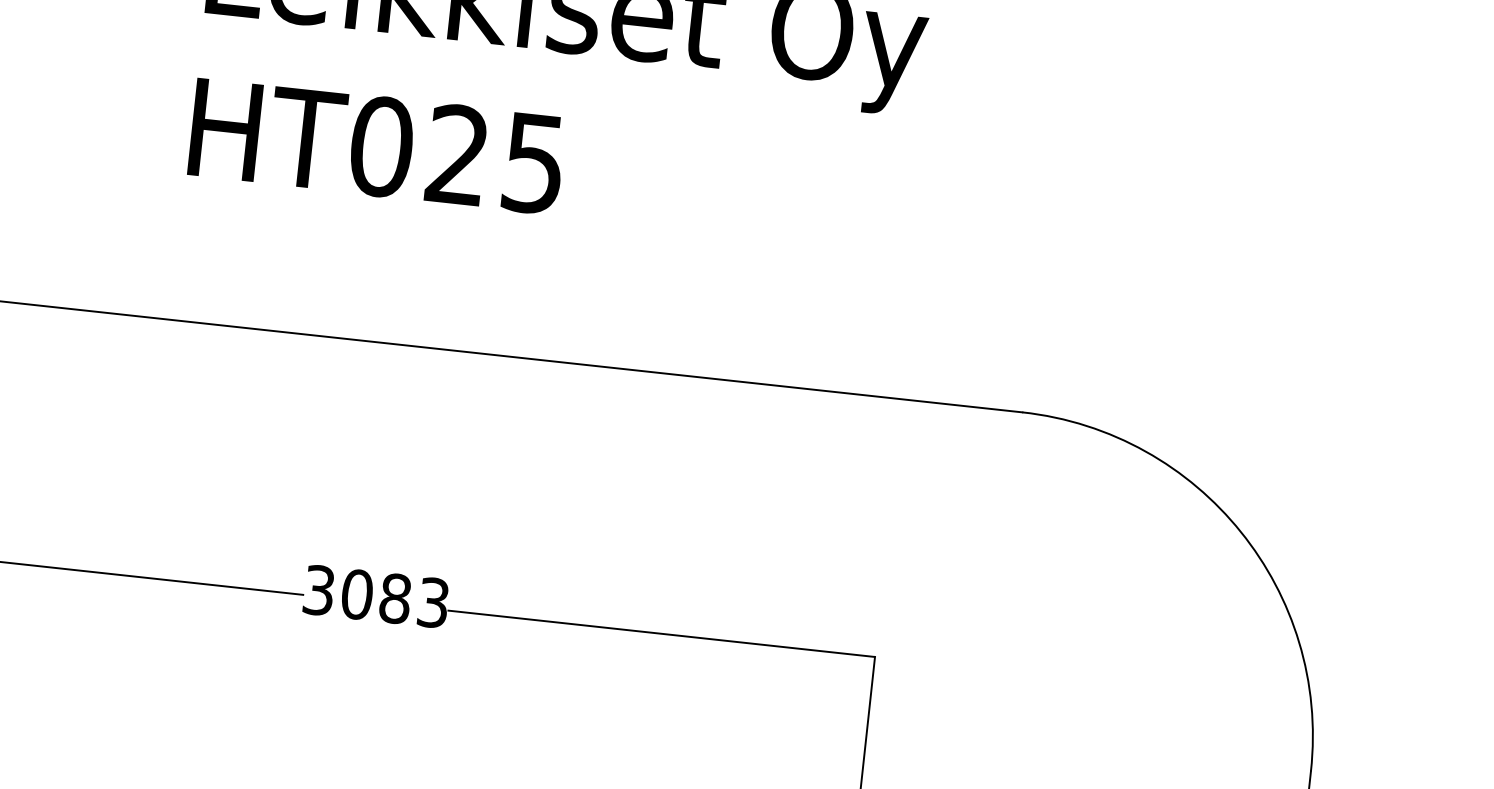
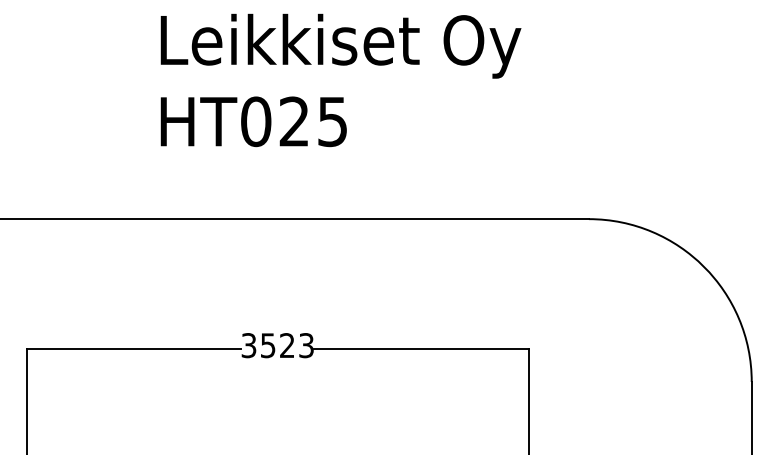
text: (375, 596) -> (277, 345), 3083 -> 3523

